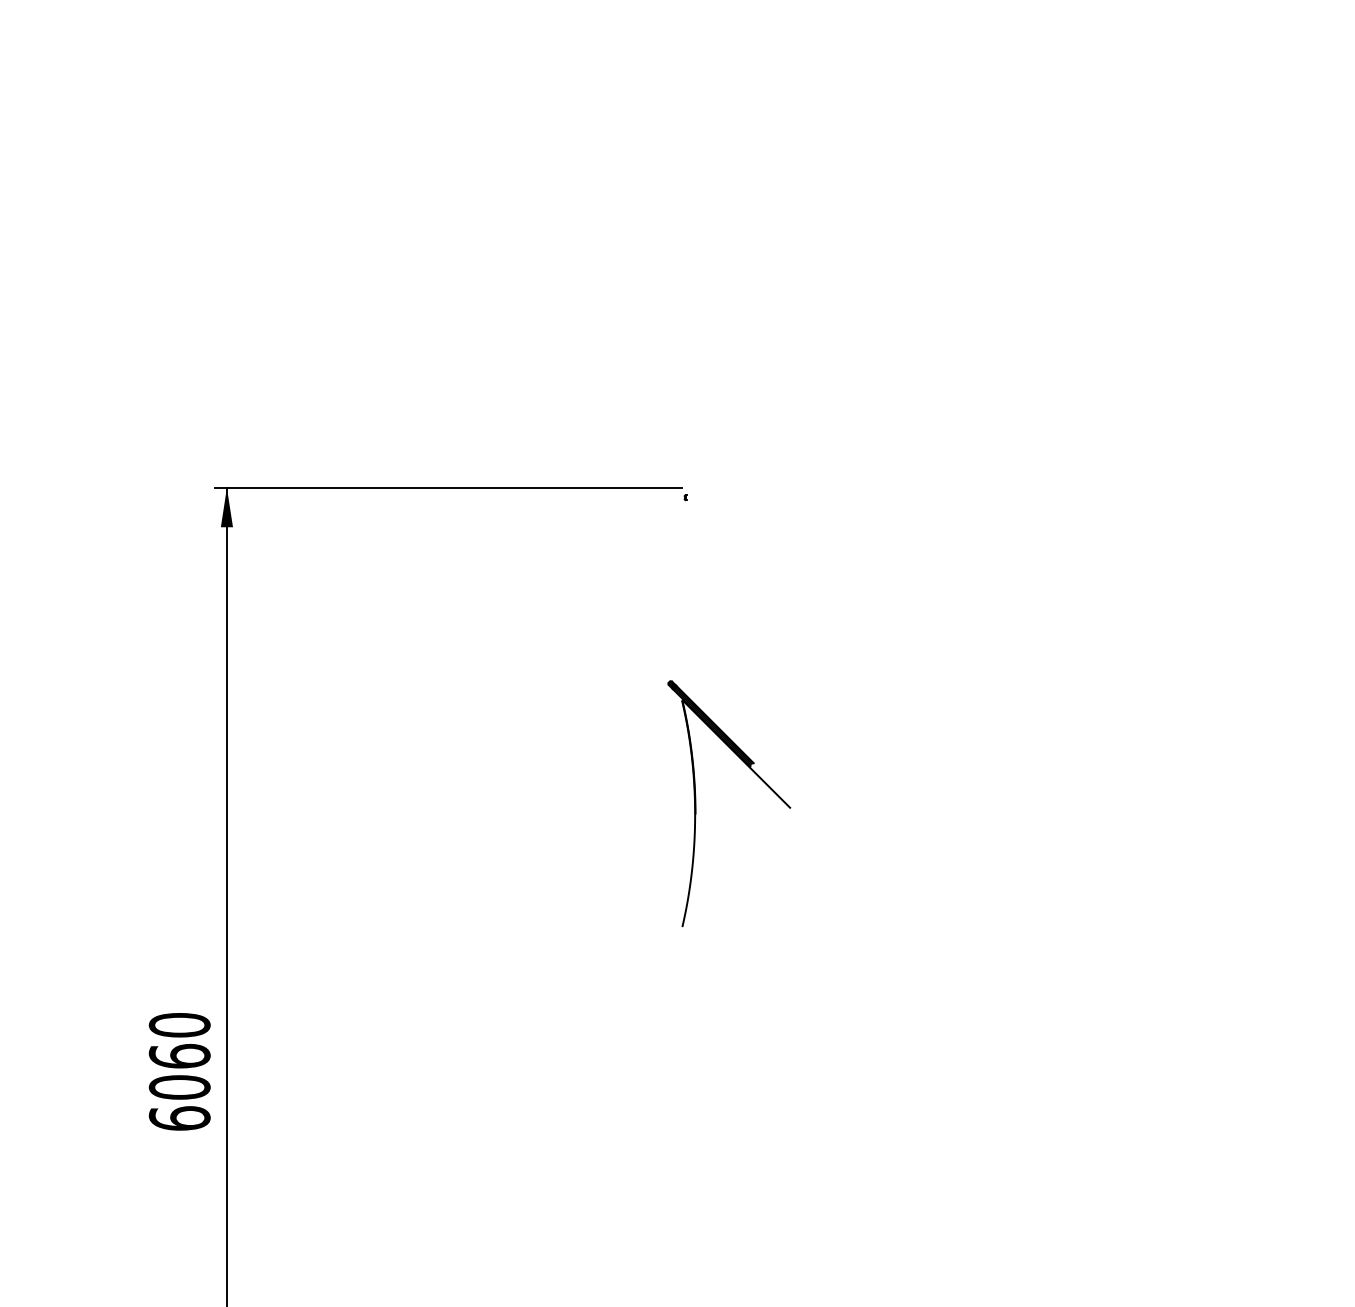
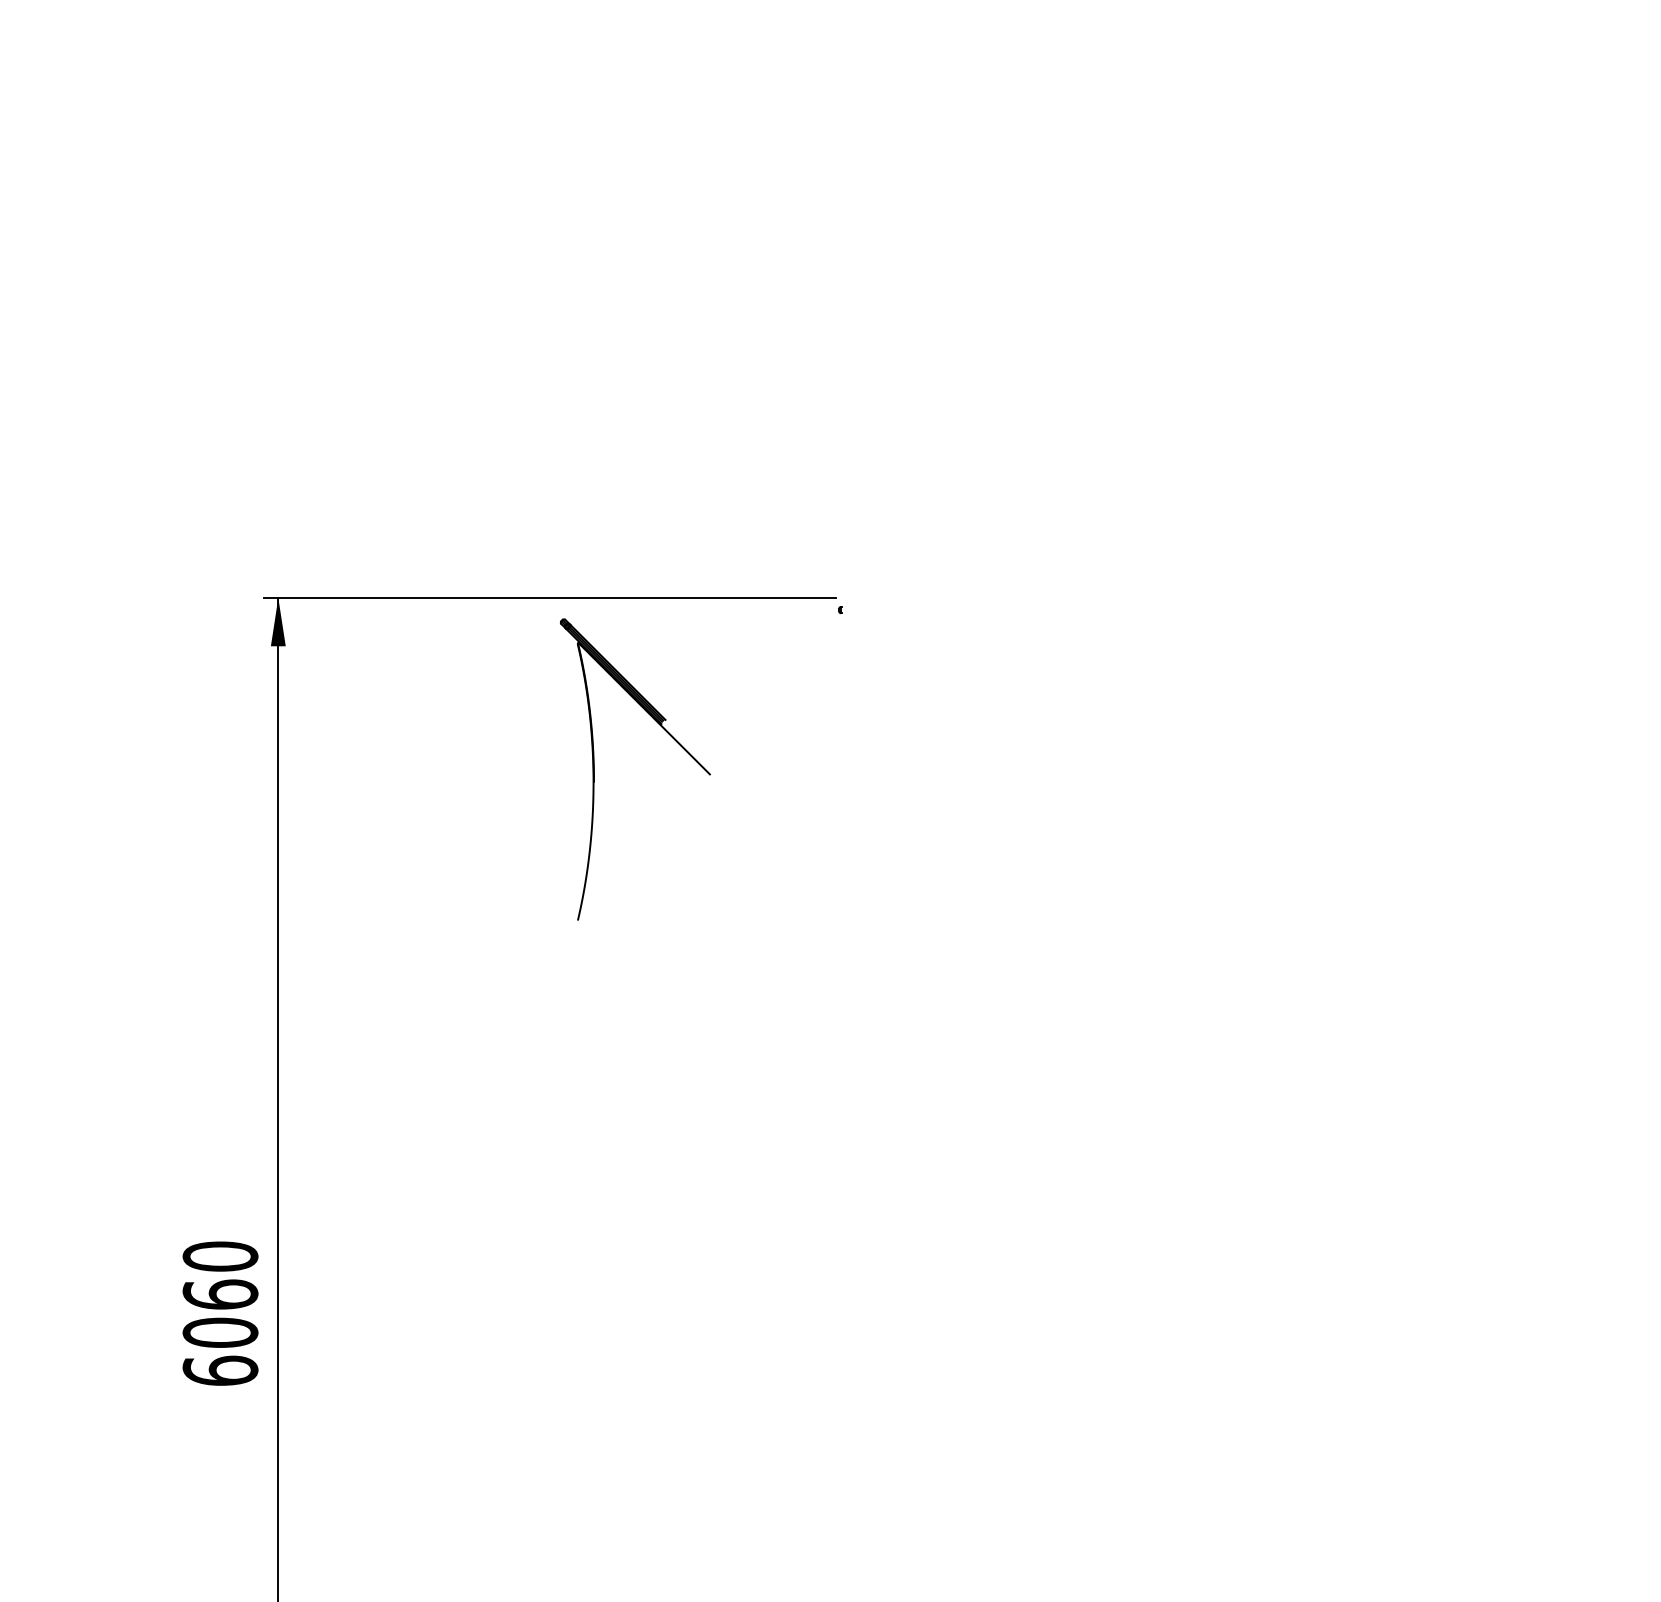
part: (696, 803) -> (595, 769), moved

